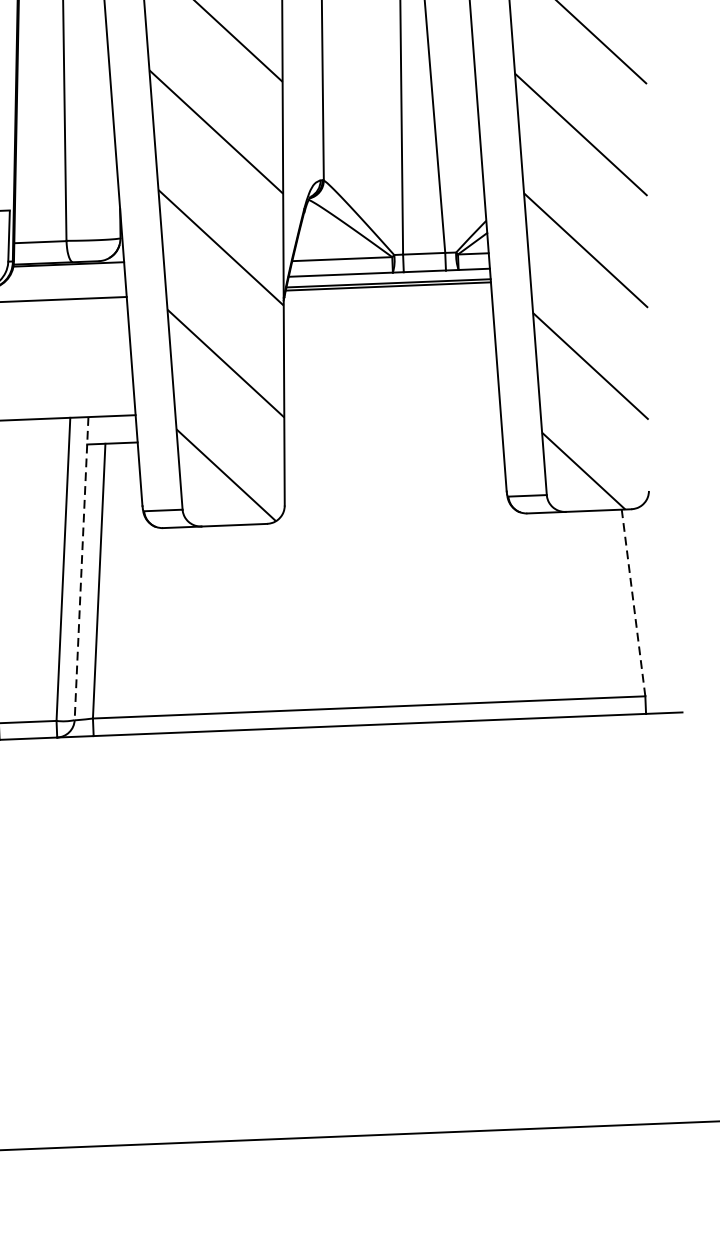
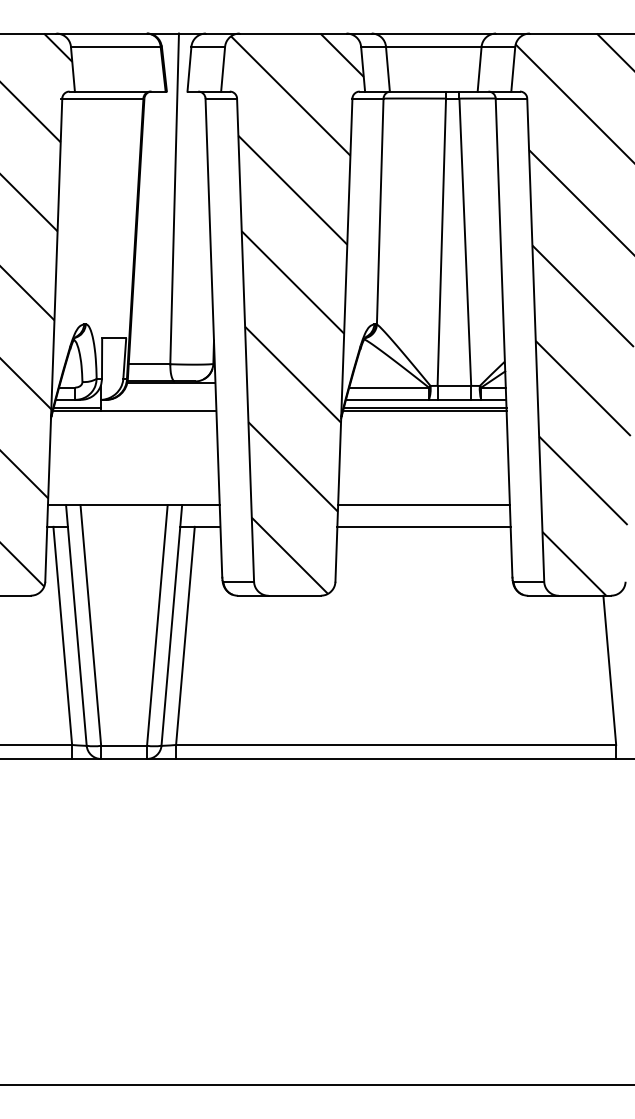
line: (391, 405) -> (423, 505), added
line: (392, 431) -> (423, 526), added
line: (81, 568) -> (171, 625), dashed -> solid
line: (633, 603) -> (609, 670), dashed -> solid

